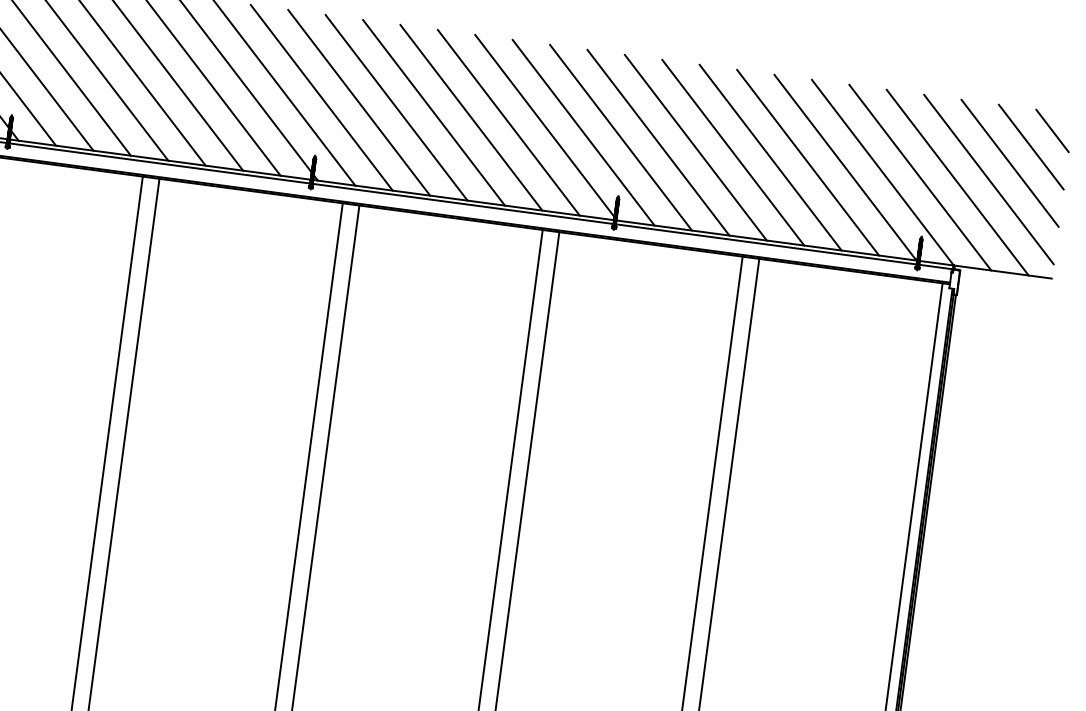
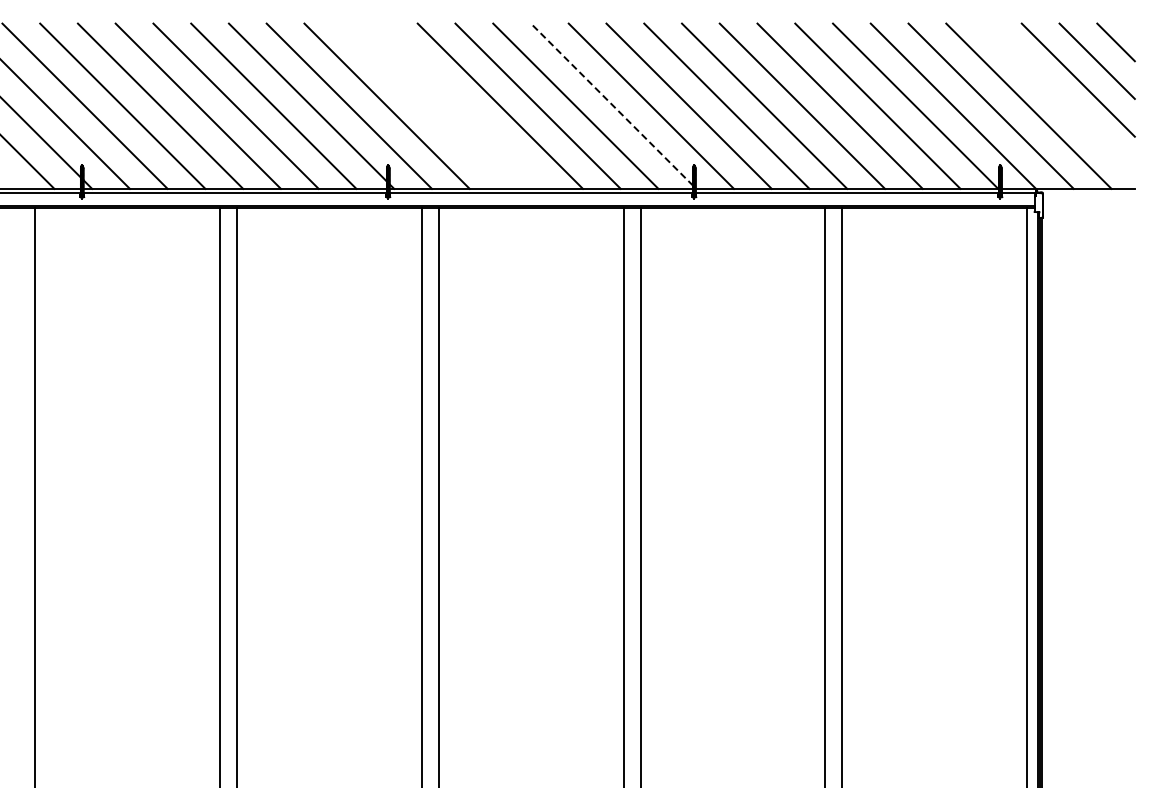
line: (358, 102) -> (424, 105), removed
line: (396, 107) -> (462, 105), removed
line: (545, 125) -> (612, 104), solid -> dashed
line: (989, 179) -> (1059, 98), removed

